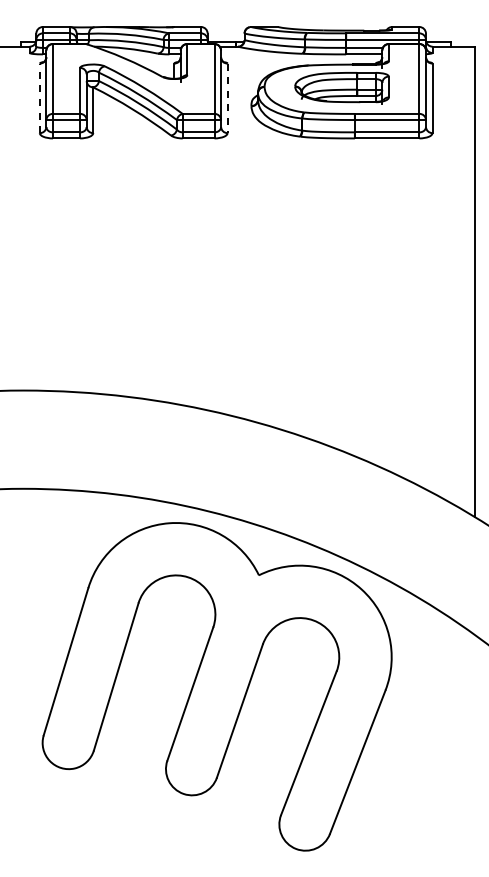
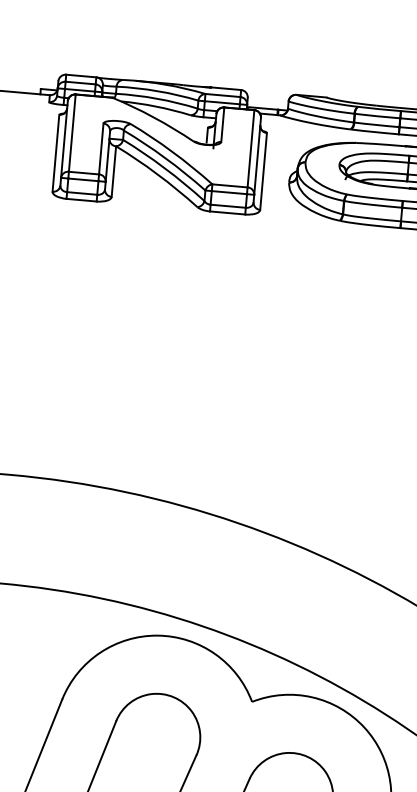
line: (39, 98) -> (55, 153), dashed -> solid
line: (227, 98) -> (263, 171), dashed -> solid

